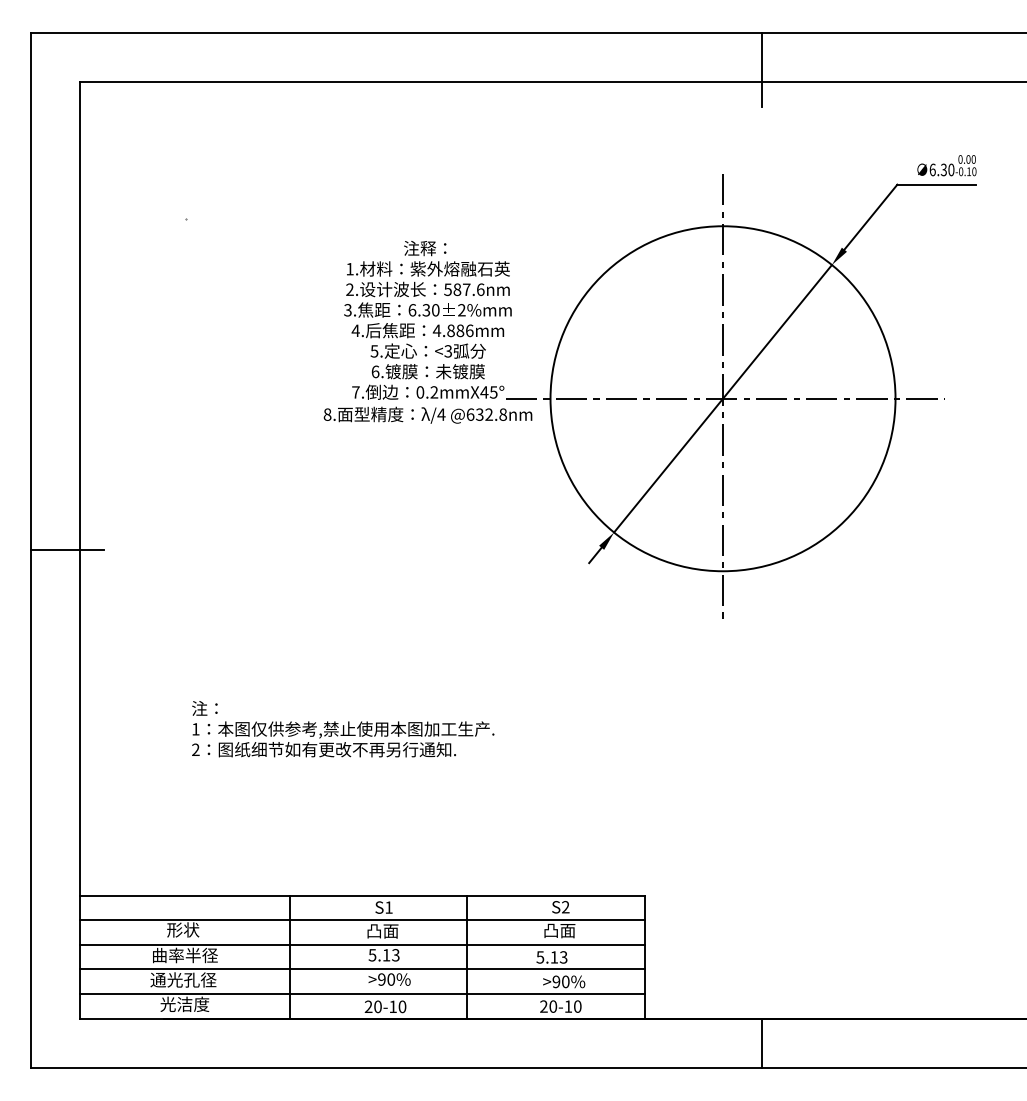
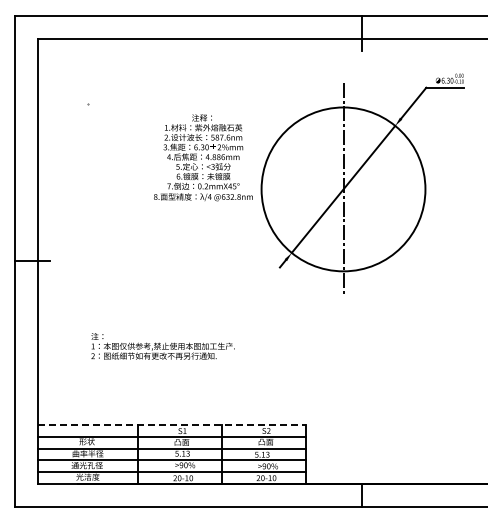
line: (725, 398) -> (344, 189), removed
line: (362, 895) -> (172, 425), solid -> dashed

